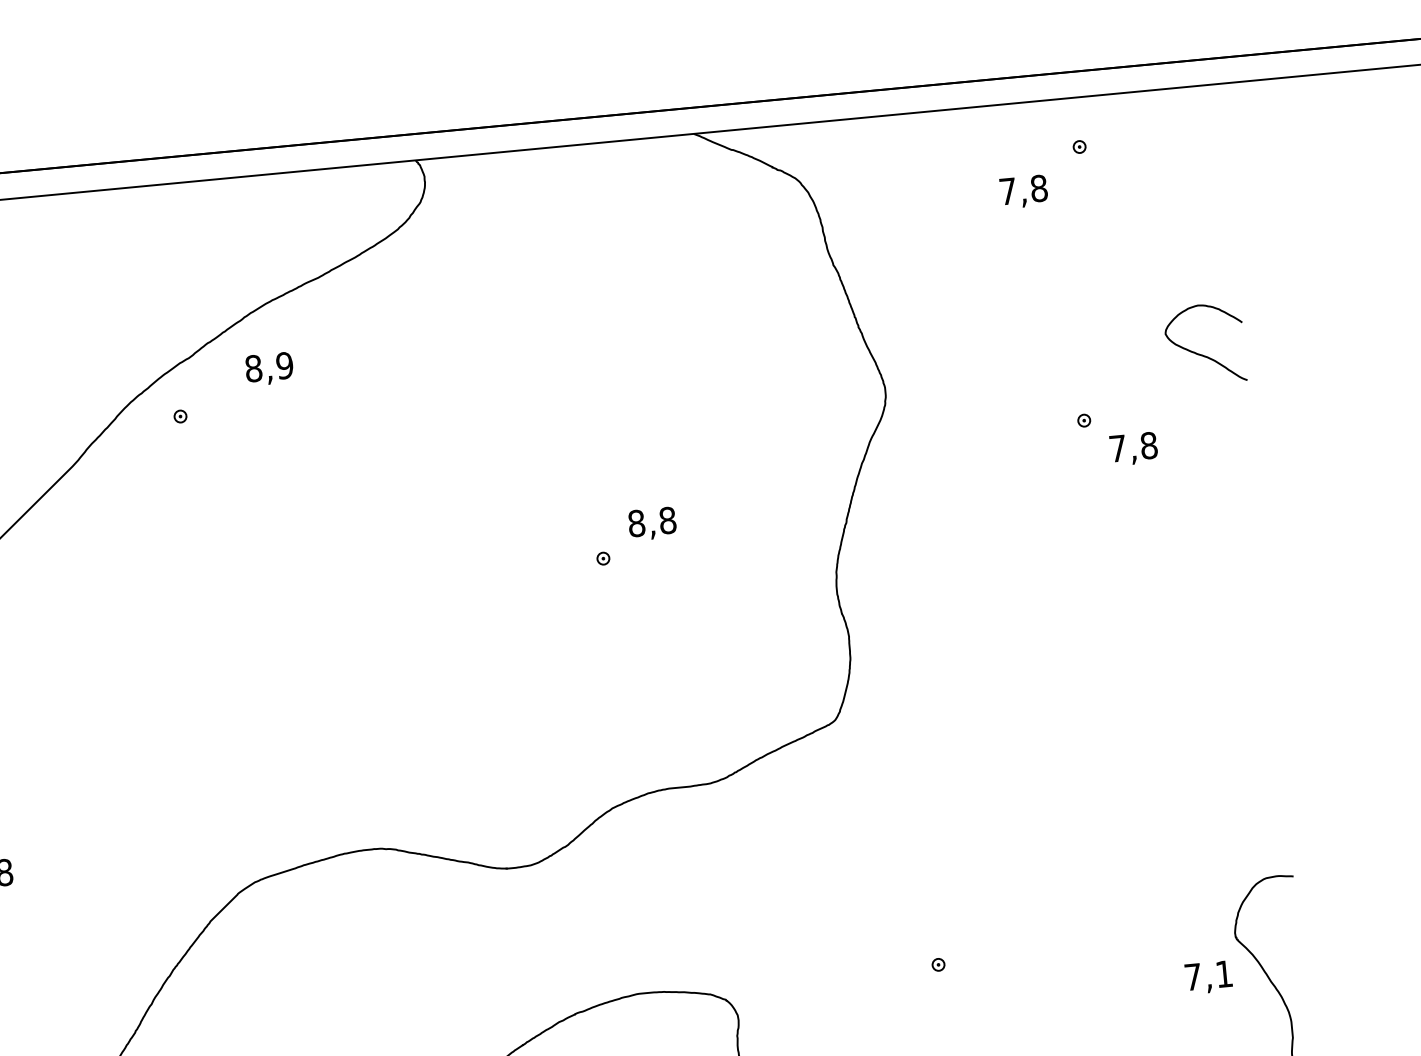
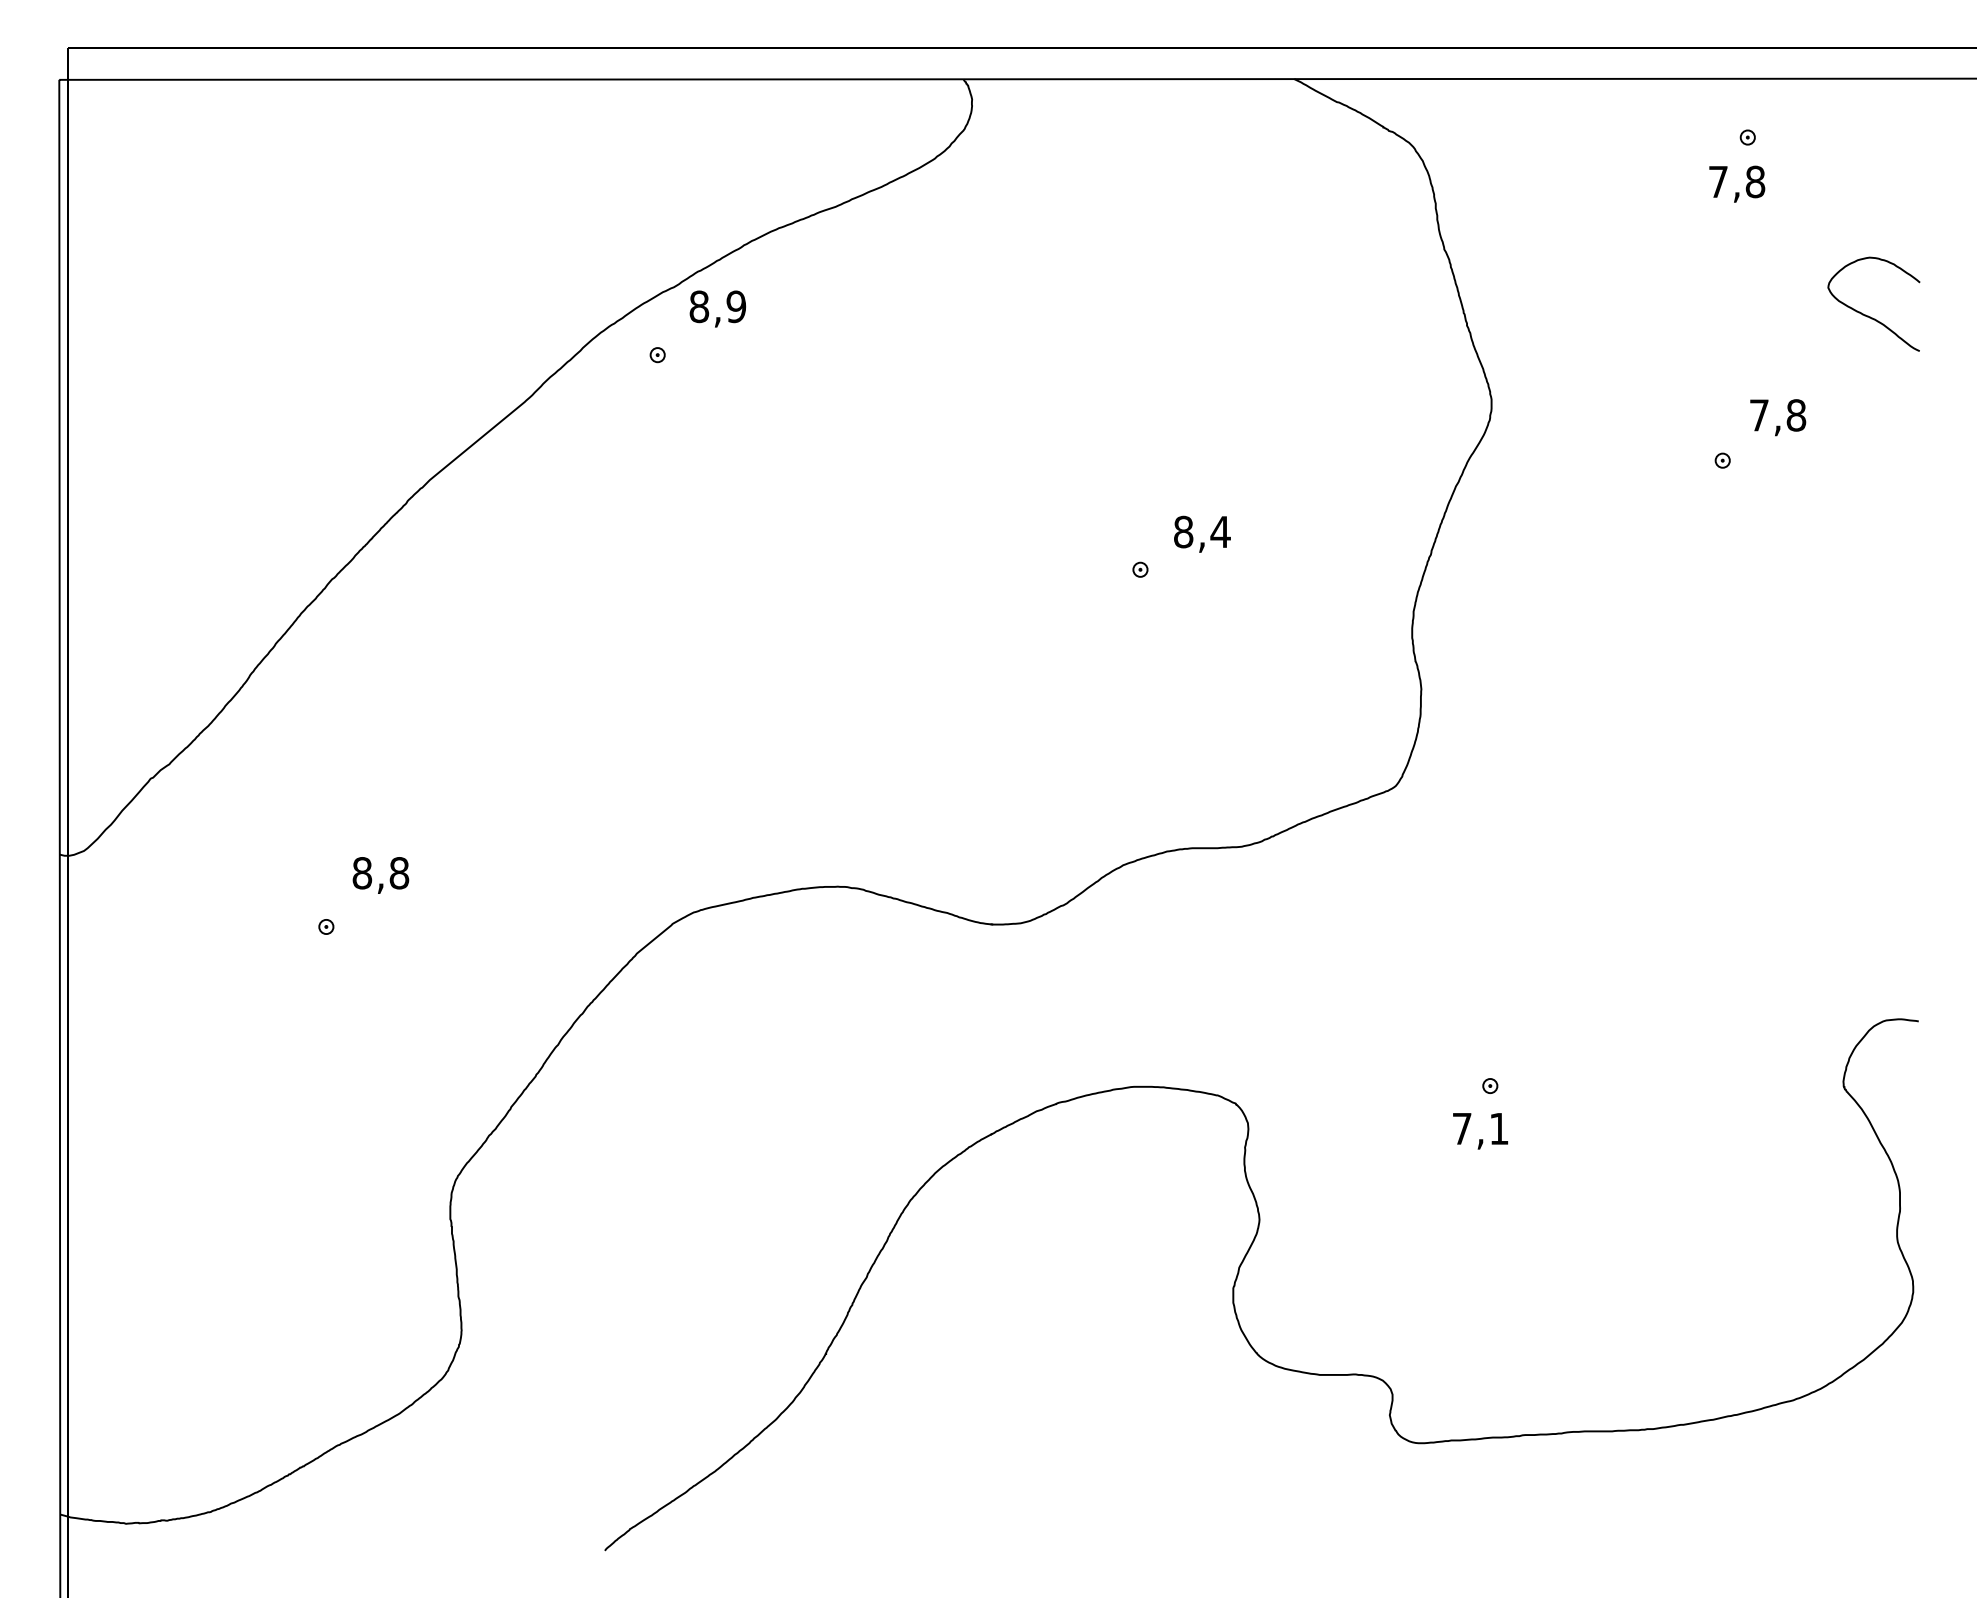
text: (1024, 191) -> (1737, 183), moved
curve: (1201, 354) -> (1868, 315), moved
text: (269, 368) -> (717, 308), moved
text: (1134, 448) -> (1778, 417), moved
text: (667, 520) -> (1220, 531), 8,8 -> 8,4
text: (1208, 977) -> (1480, 1131), moved

